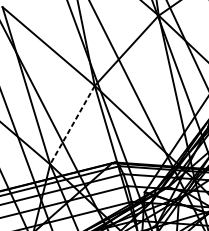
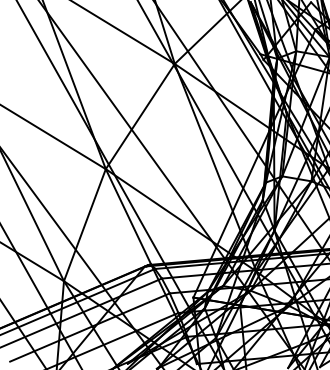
line: (72, 125) -> (84, 225), dashed -> solid

